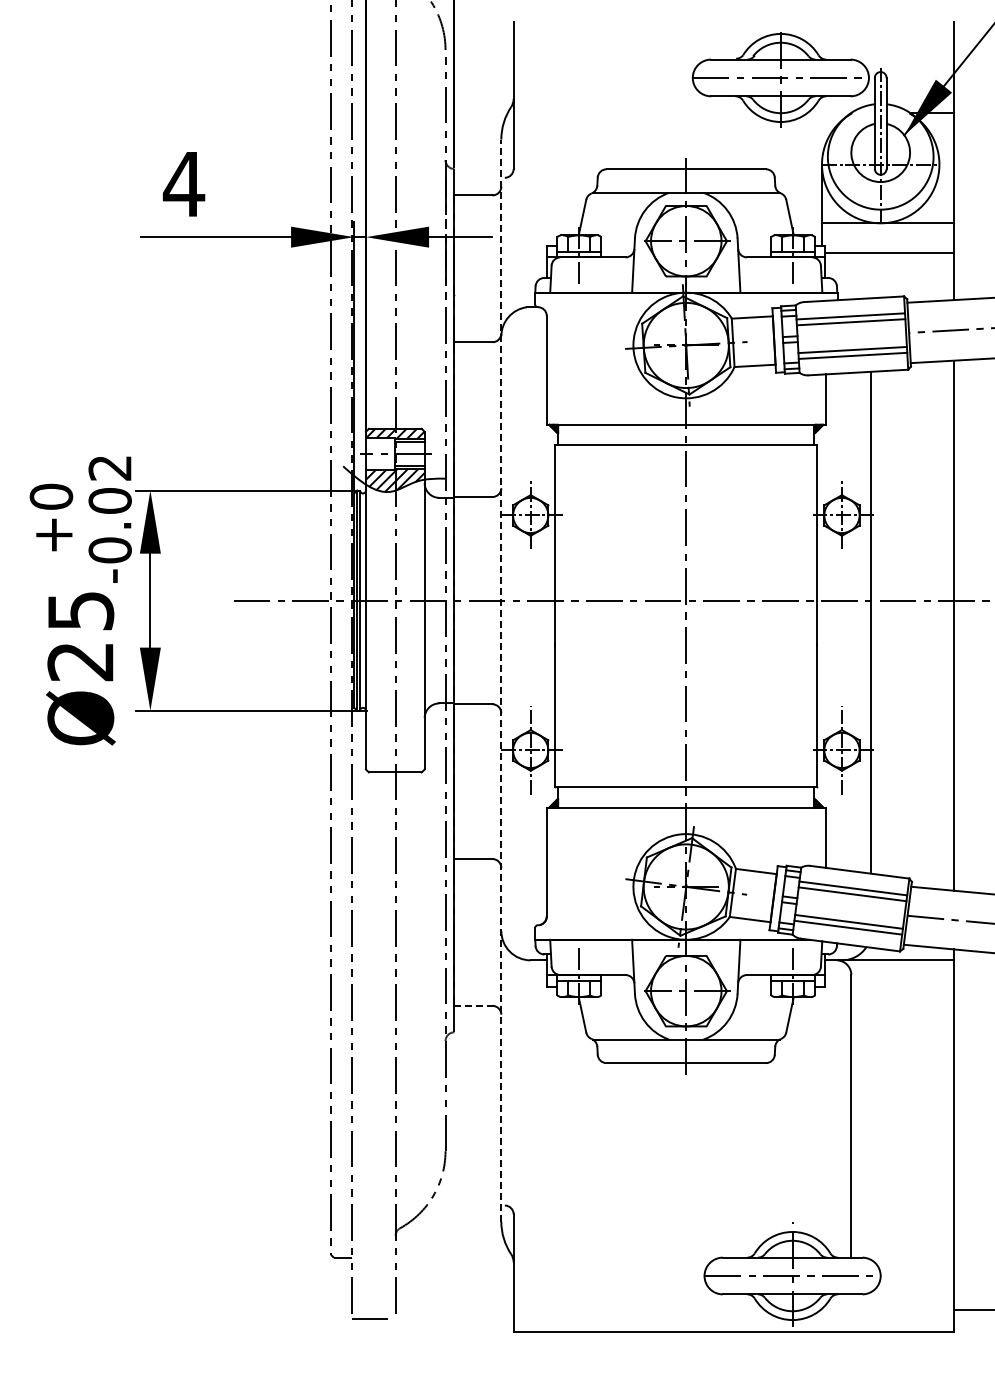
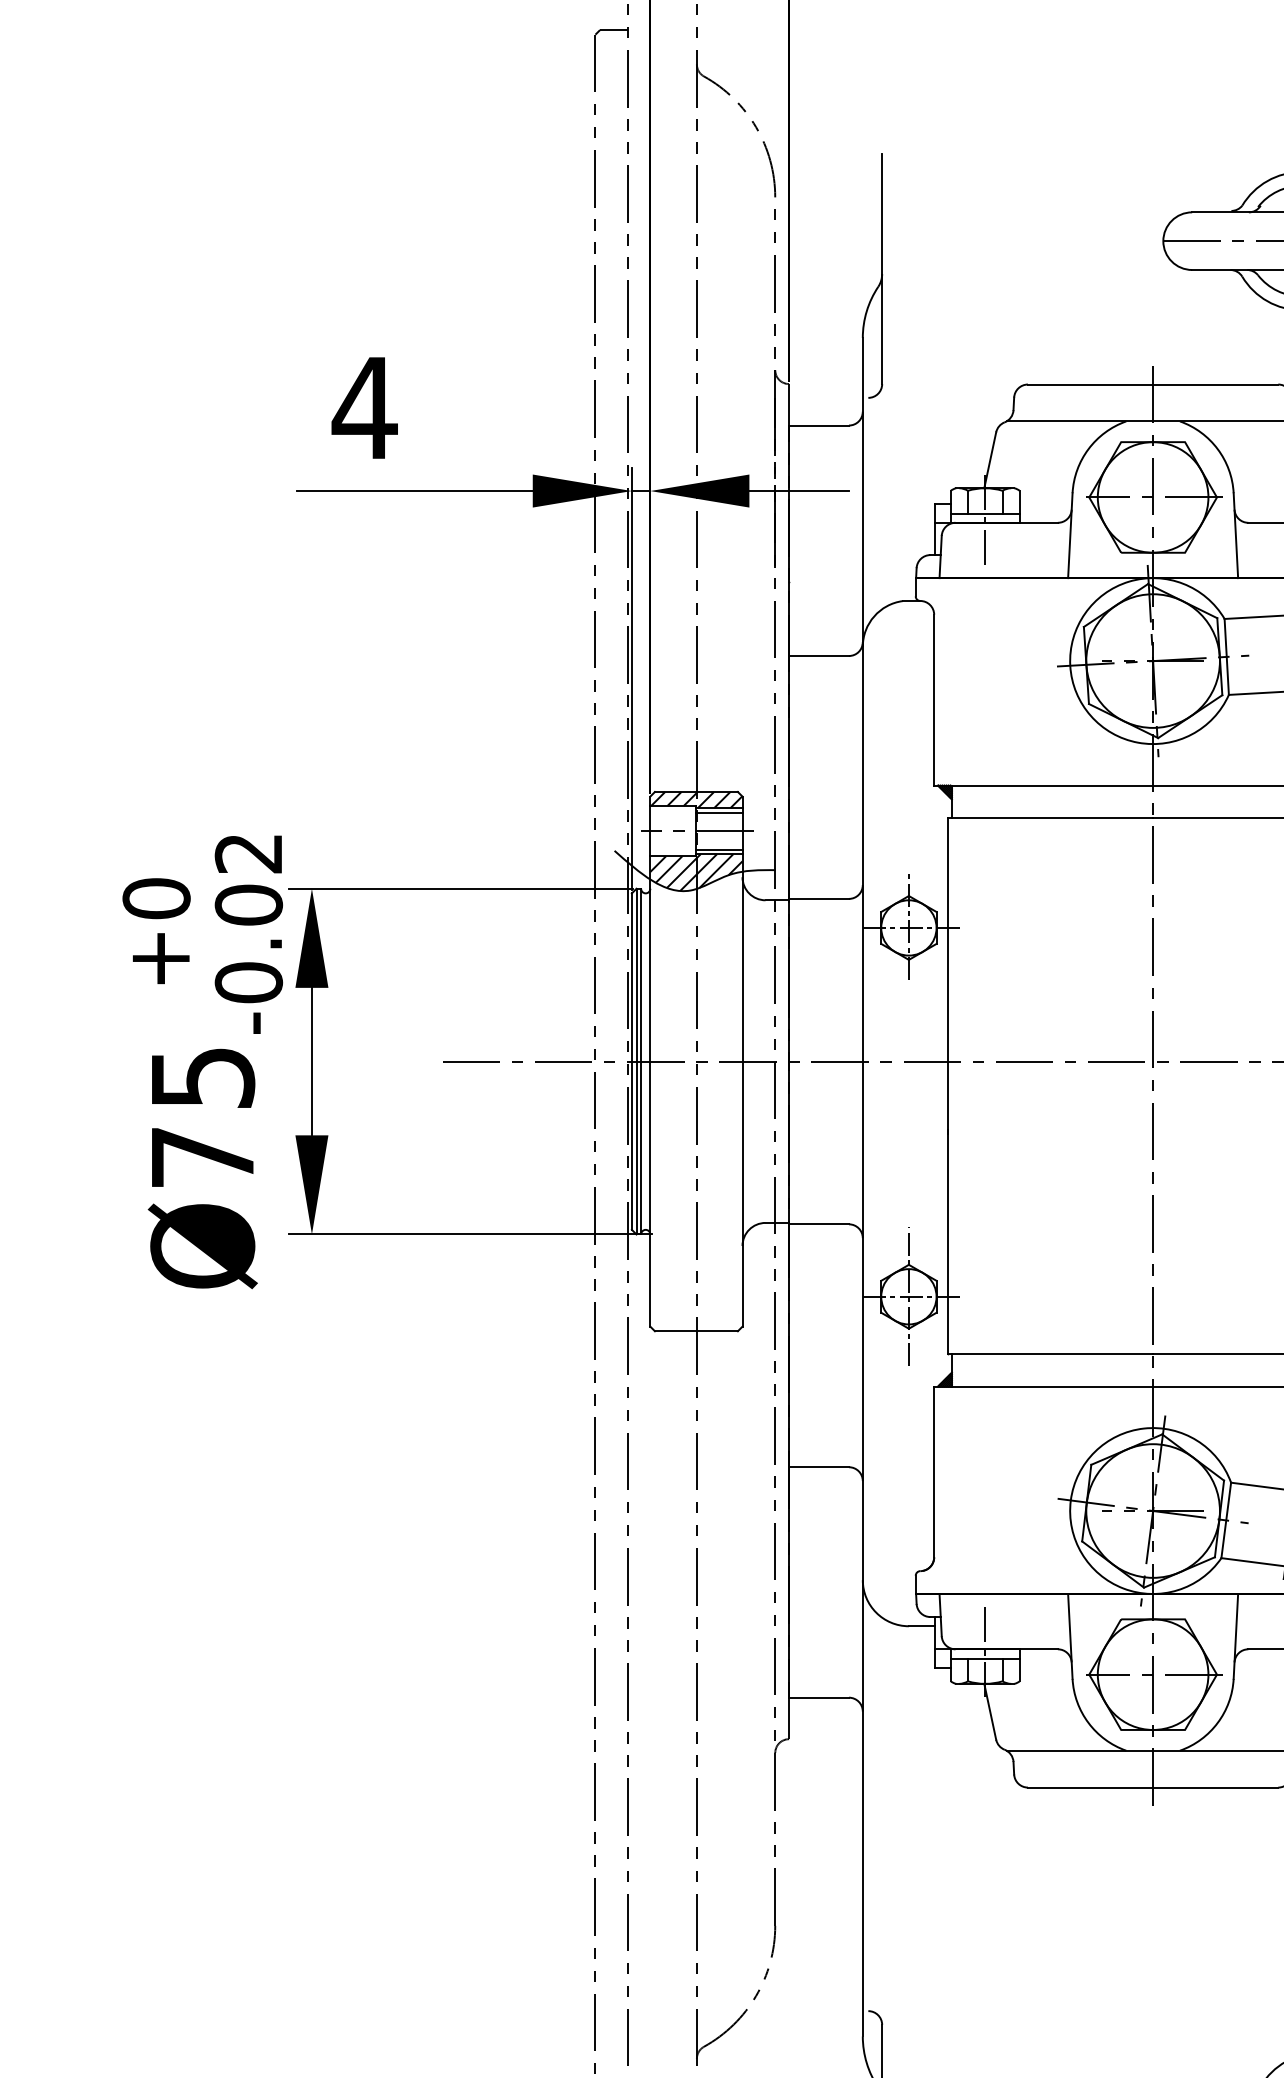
text: (80, 662) -> (202, 1158), Ø25 -> Ø75
line: (501, 680) -> (863, 1186), dashed -> solid
line: (473, 1005) -> (819, 1697), dashed -> solid

